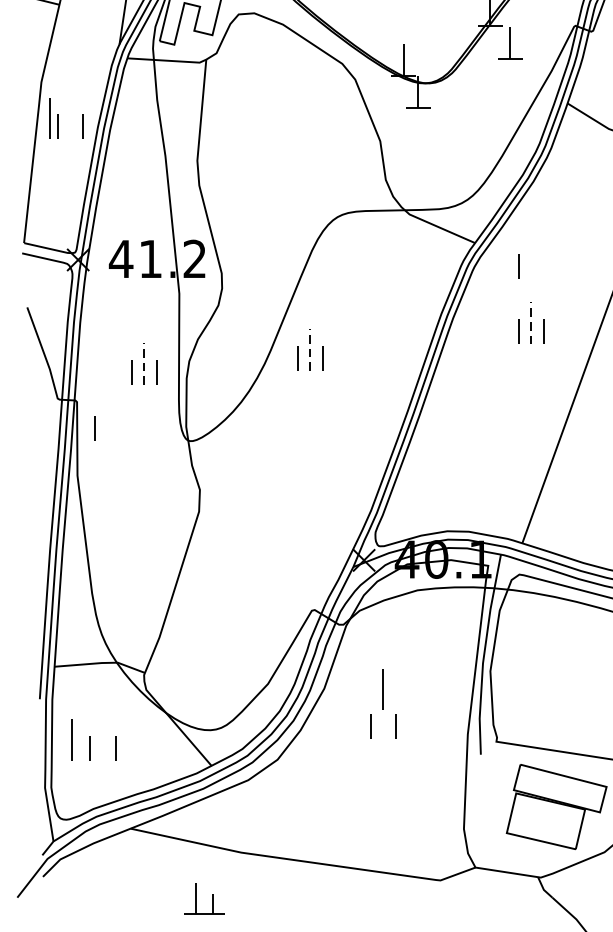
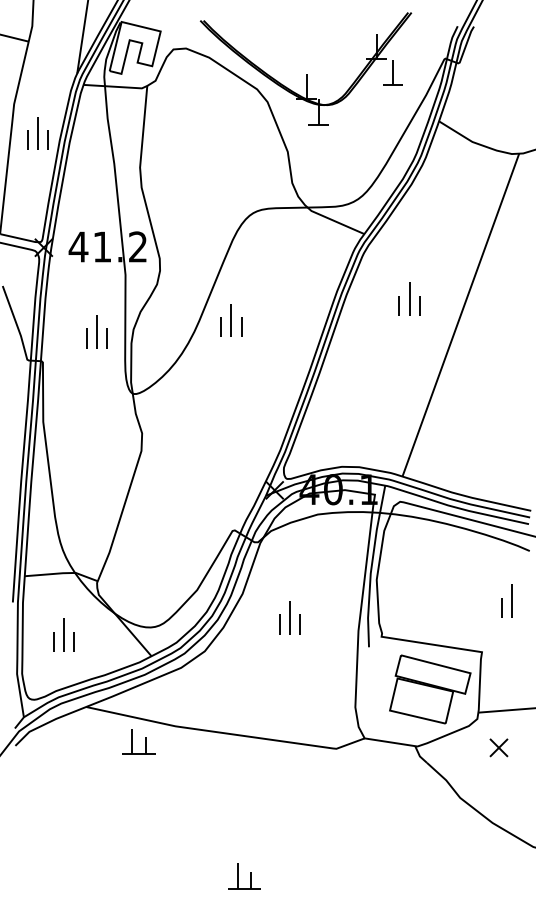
line: (49, 118) -> (37, 133), moved
line: (517, 265) -> (398, 252), removed
line: (530, 322) -> (409, 298), dashed -> solid
line: (310, 350) -> (231, 320), dashed -> solid
line: (144, 363) -> (97, 331), dashed -> solid
line: (93, 428) -> (56, 383), removed
line: (382, 689) -> (289, 617), moved
line: (71, 738) -> (63, 634), moved
part: (204, 898) -> (138, 741), moved

